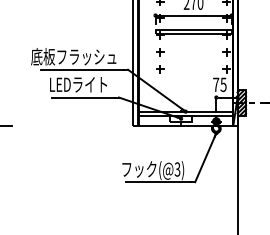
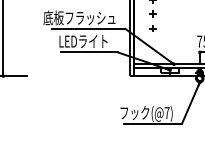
text: (177, 169) -> (167, 113), (@3) -> (@7)

